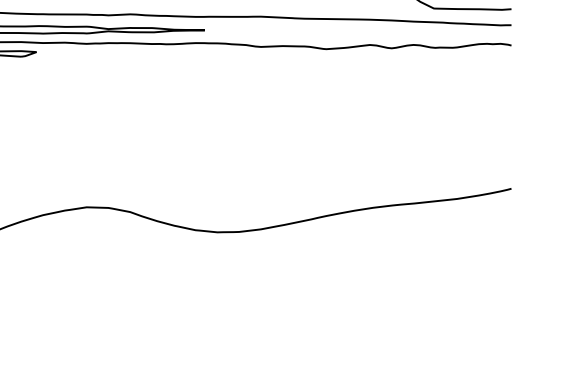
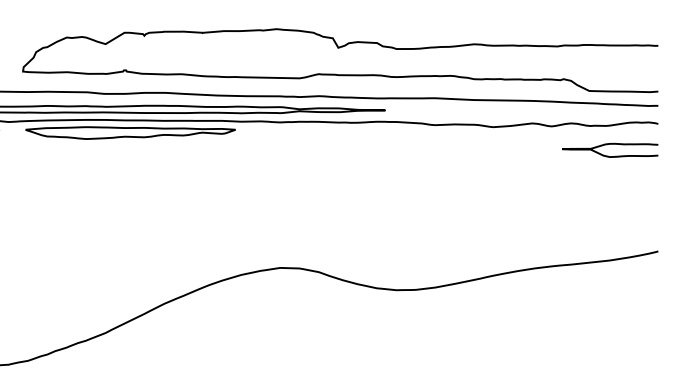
curve: (457, 68) -> (610, 144), added

